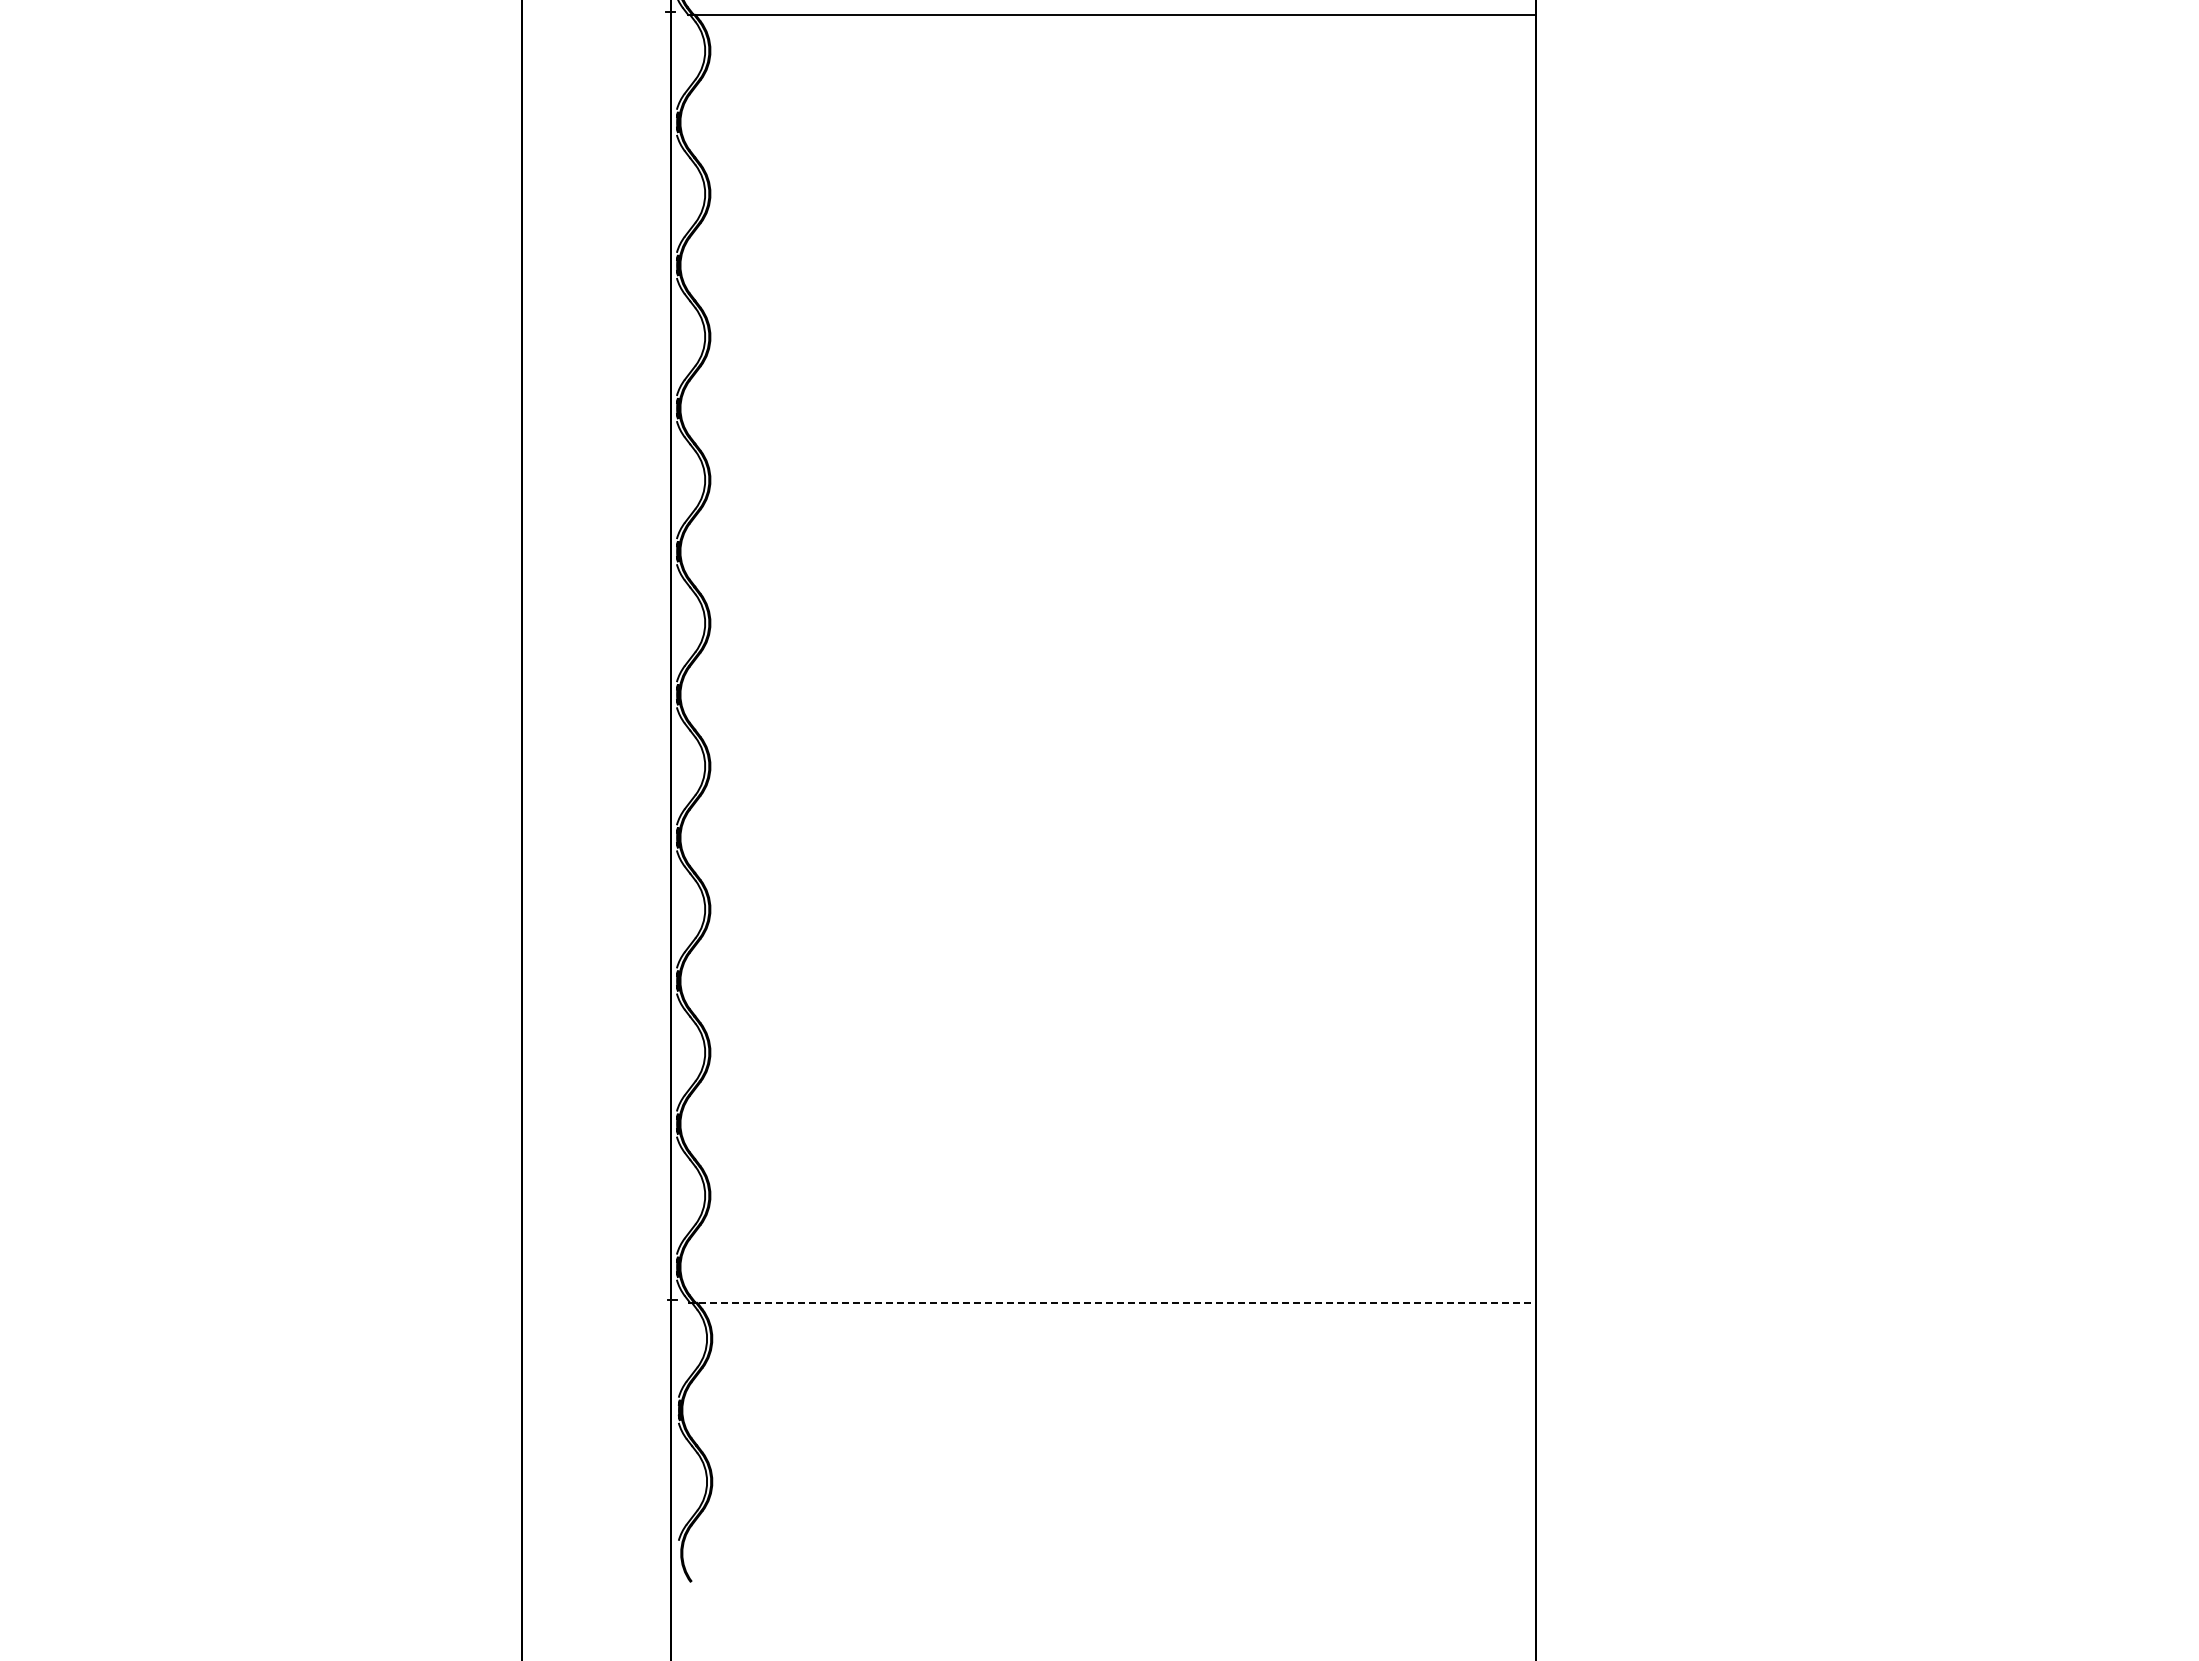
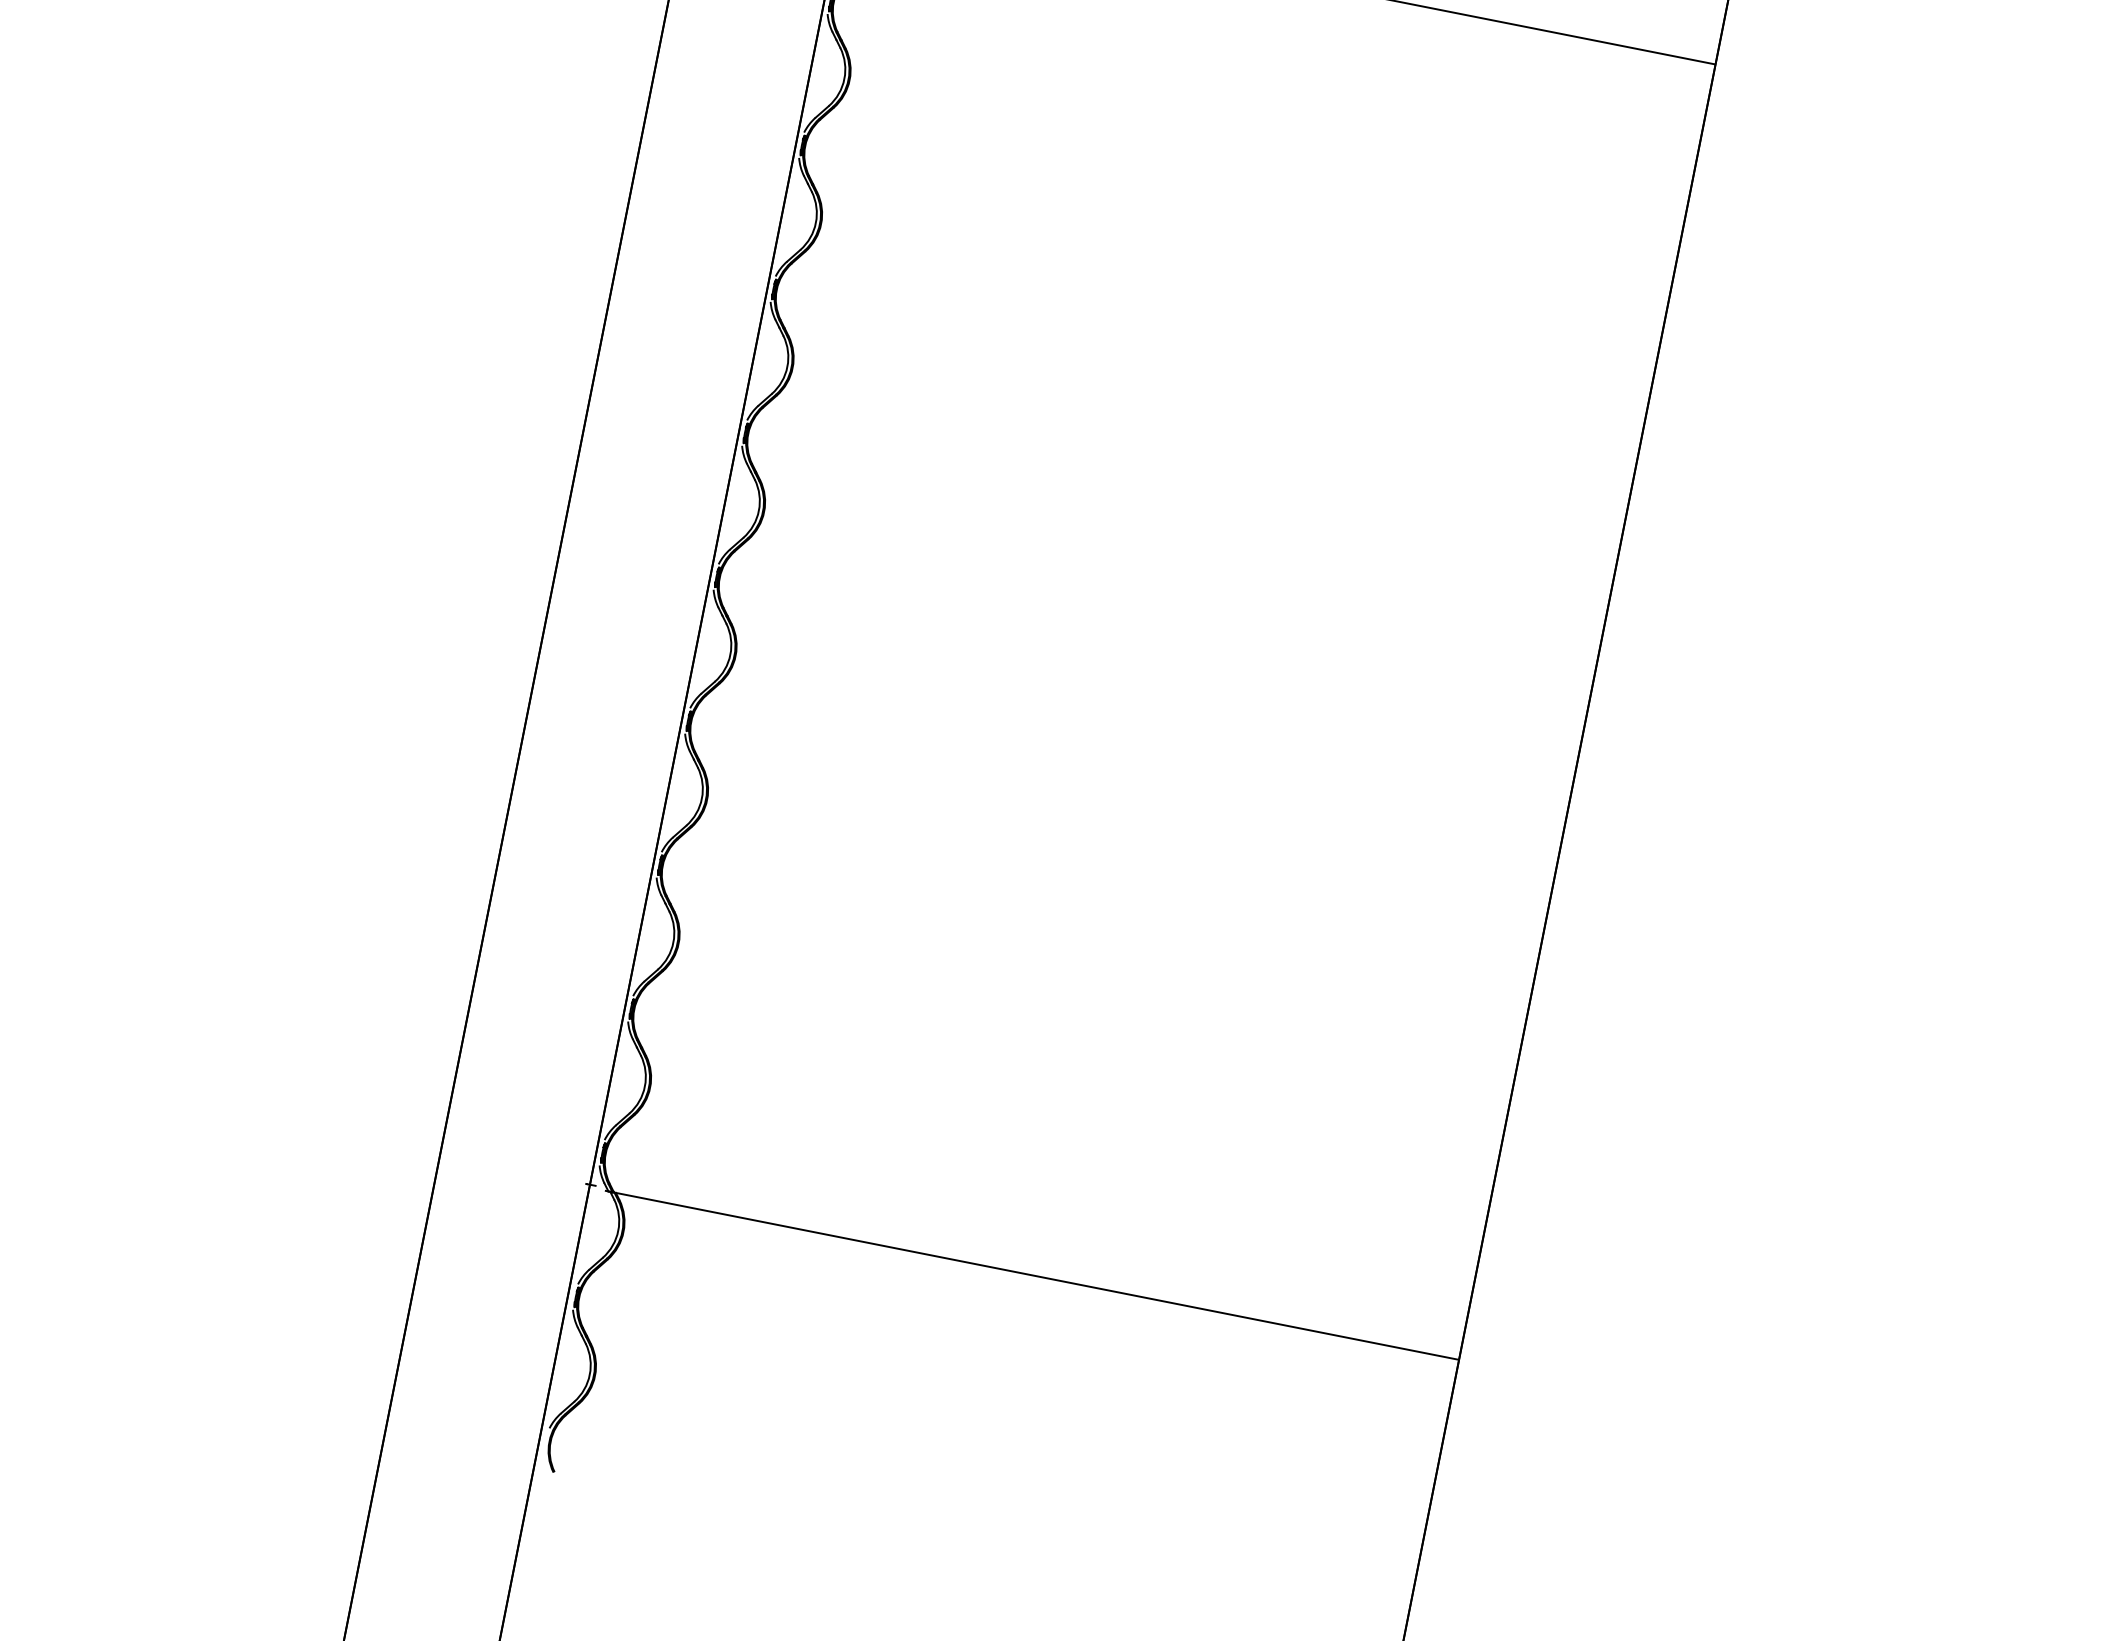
line: (1111, 1302) -> (1032, 1274), dashed -> solid

